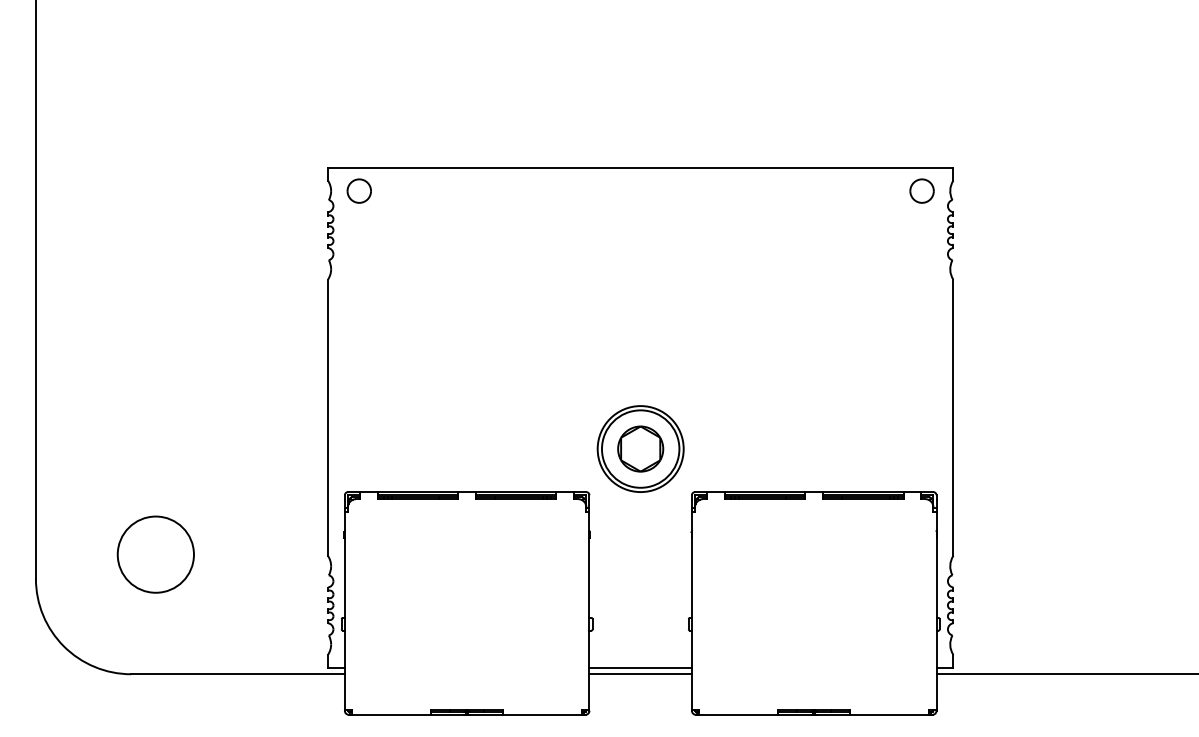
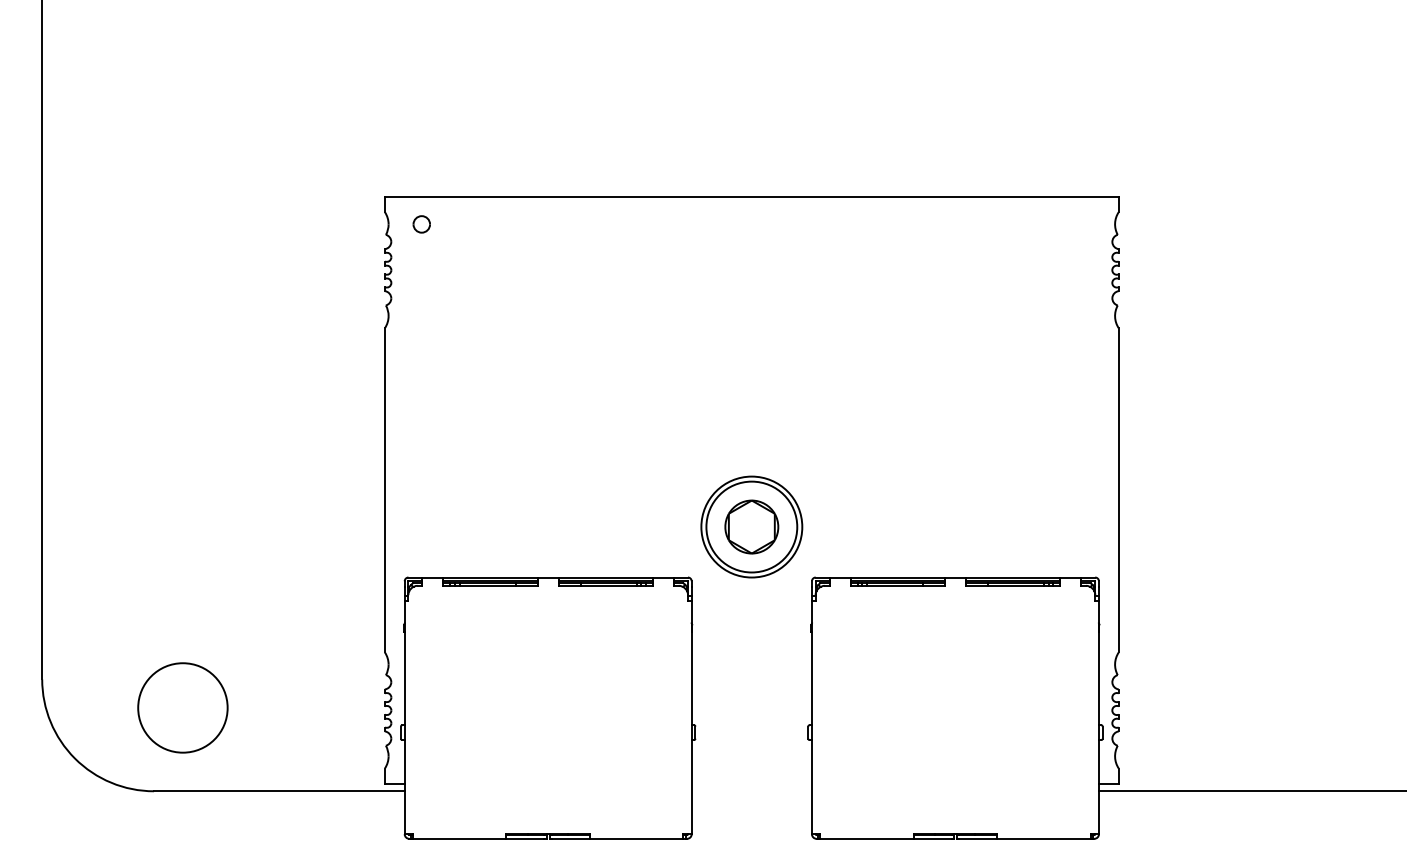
part: (921, 190) -> (1081, 223), removed
part: (359, 191) -> (421, 224), size x0.6
circle: (155, 554) -> (182, 707), moved
line: (640, 667) -> (751, 783), removed
line: (640, 674) -> (751, 791), removed

